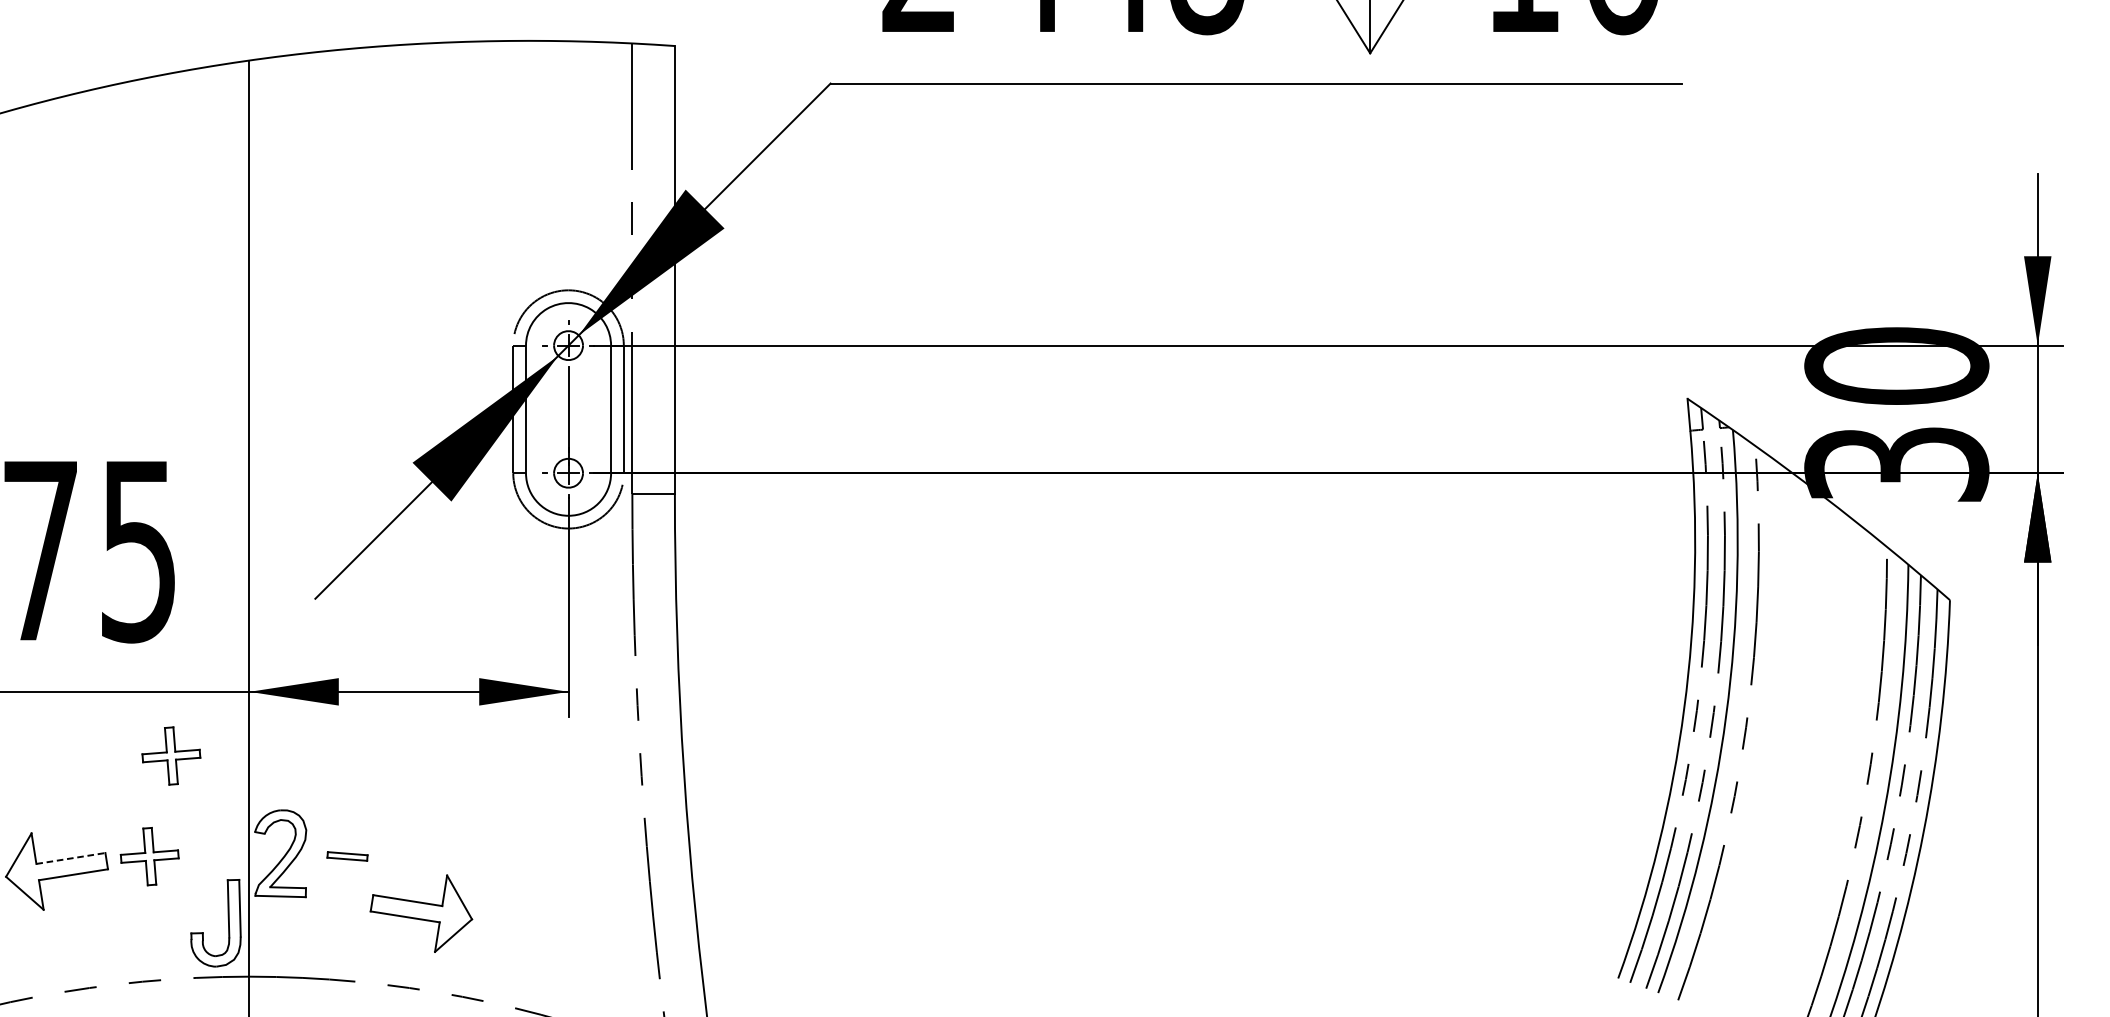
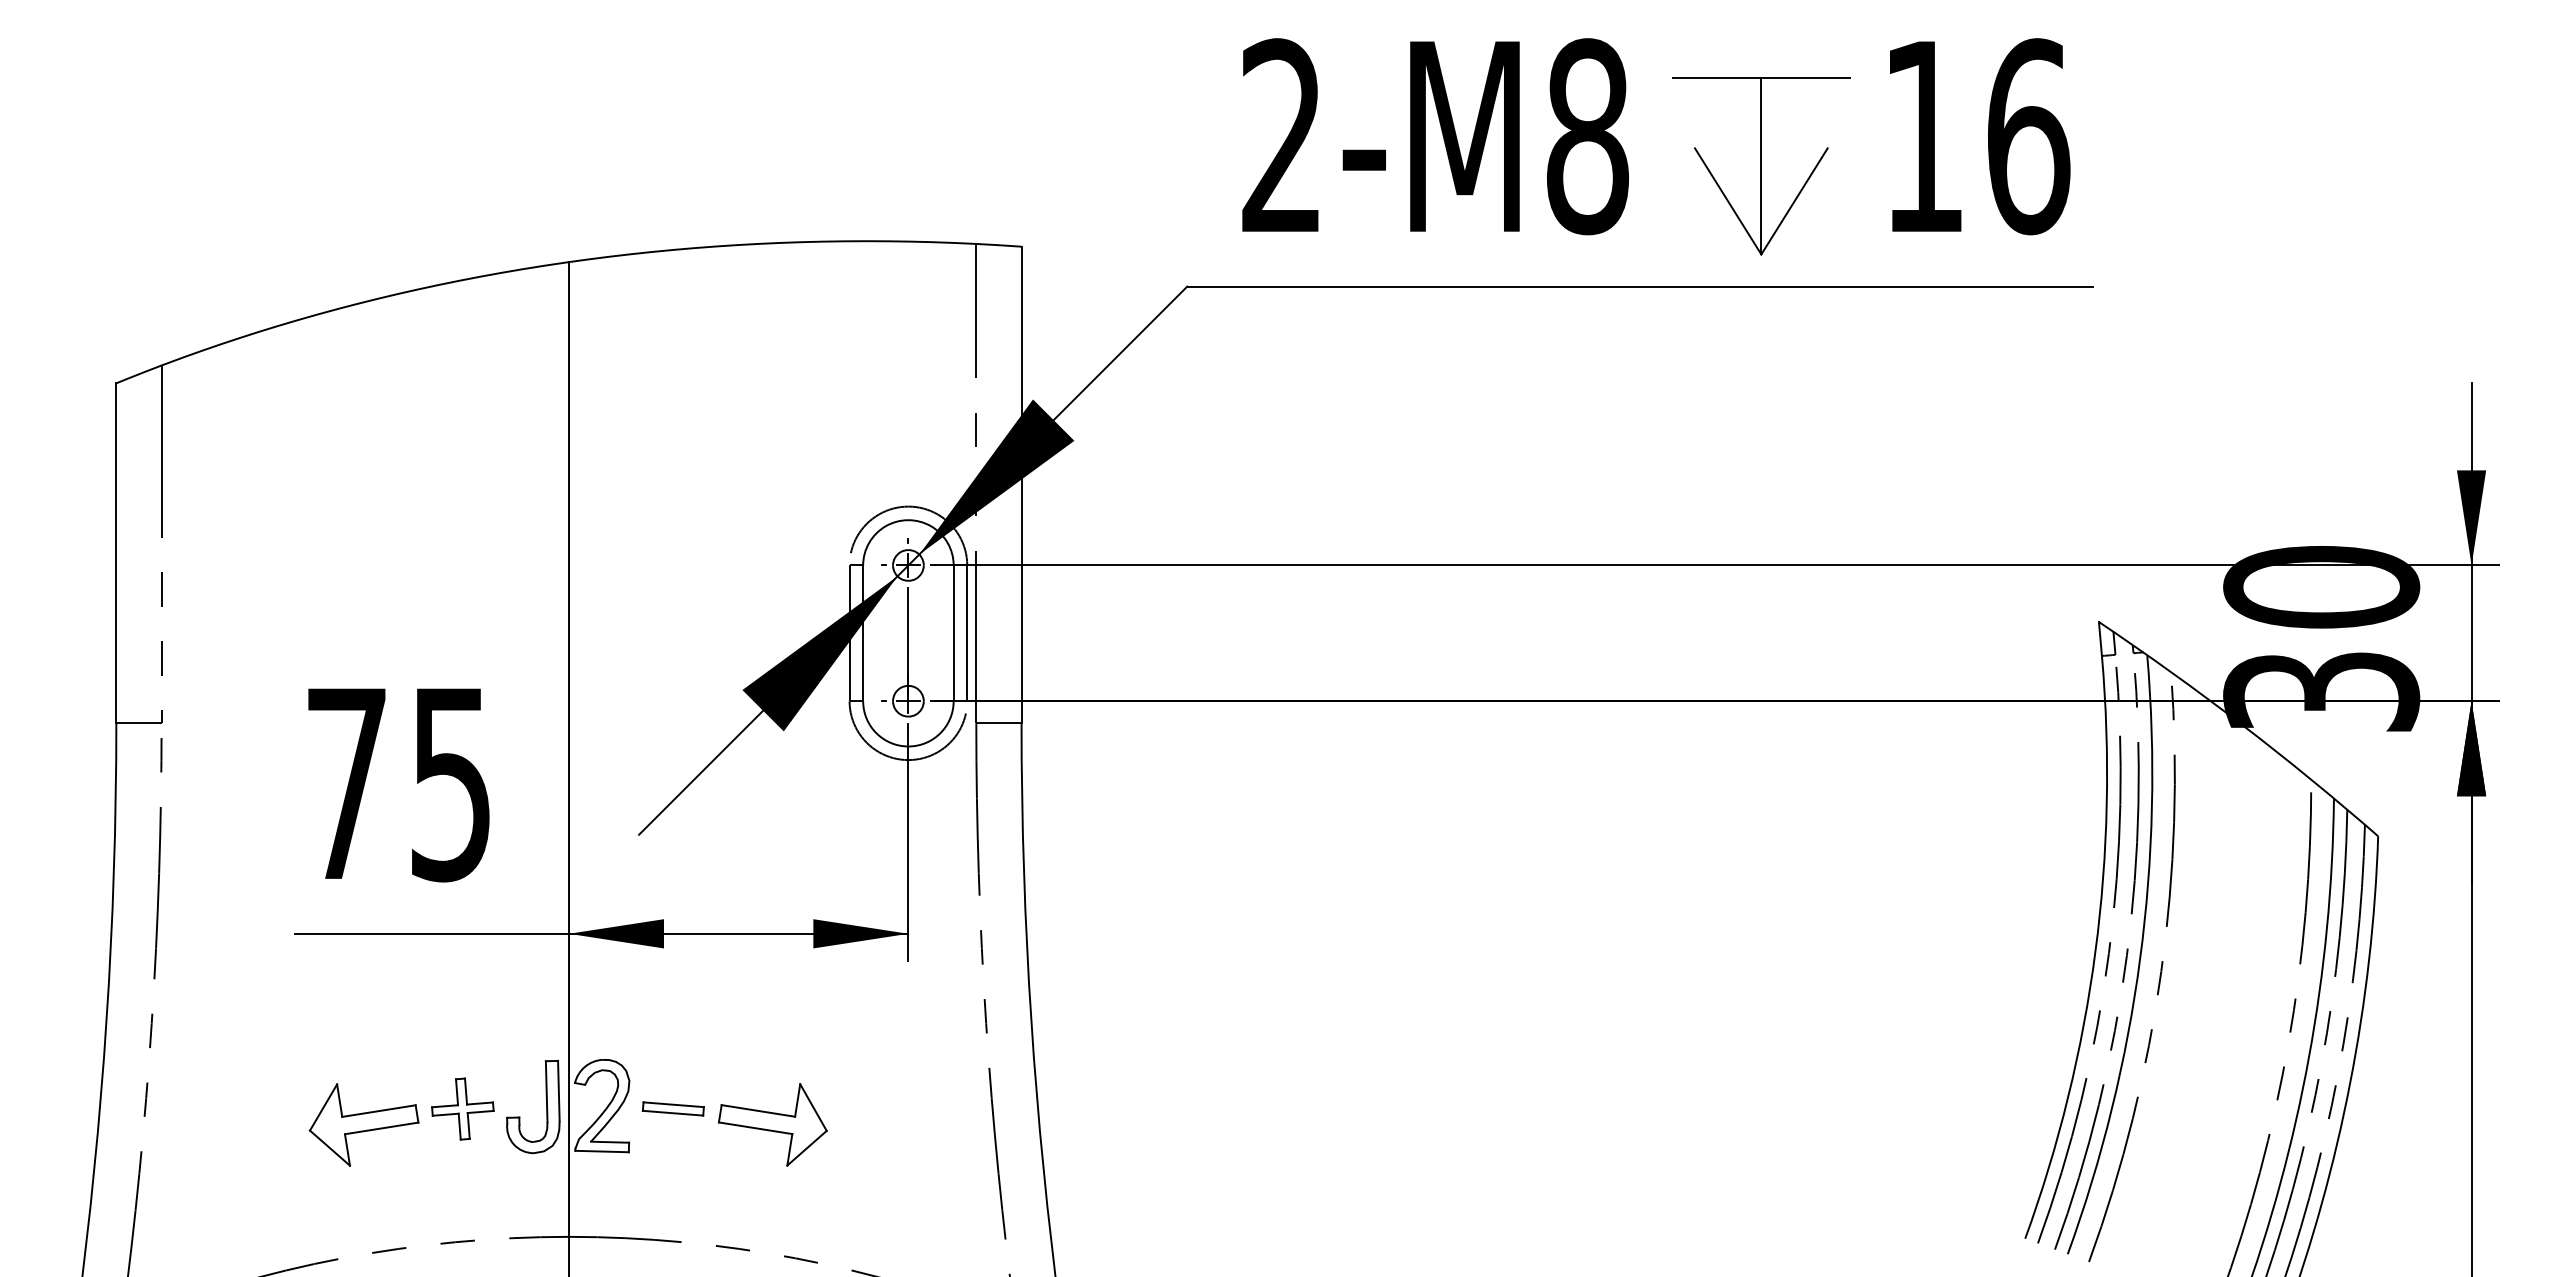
part: (171, 755) -> (485, 1001), removed
part: (346, 856) -> (672, 1108), size x1.43
line: (71, 858) -> (379, 1111), dashed -> solid
part: (421, 913) -> (772, 1124), moved
part: (228, 923) -> (546, 1107), moved

